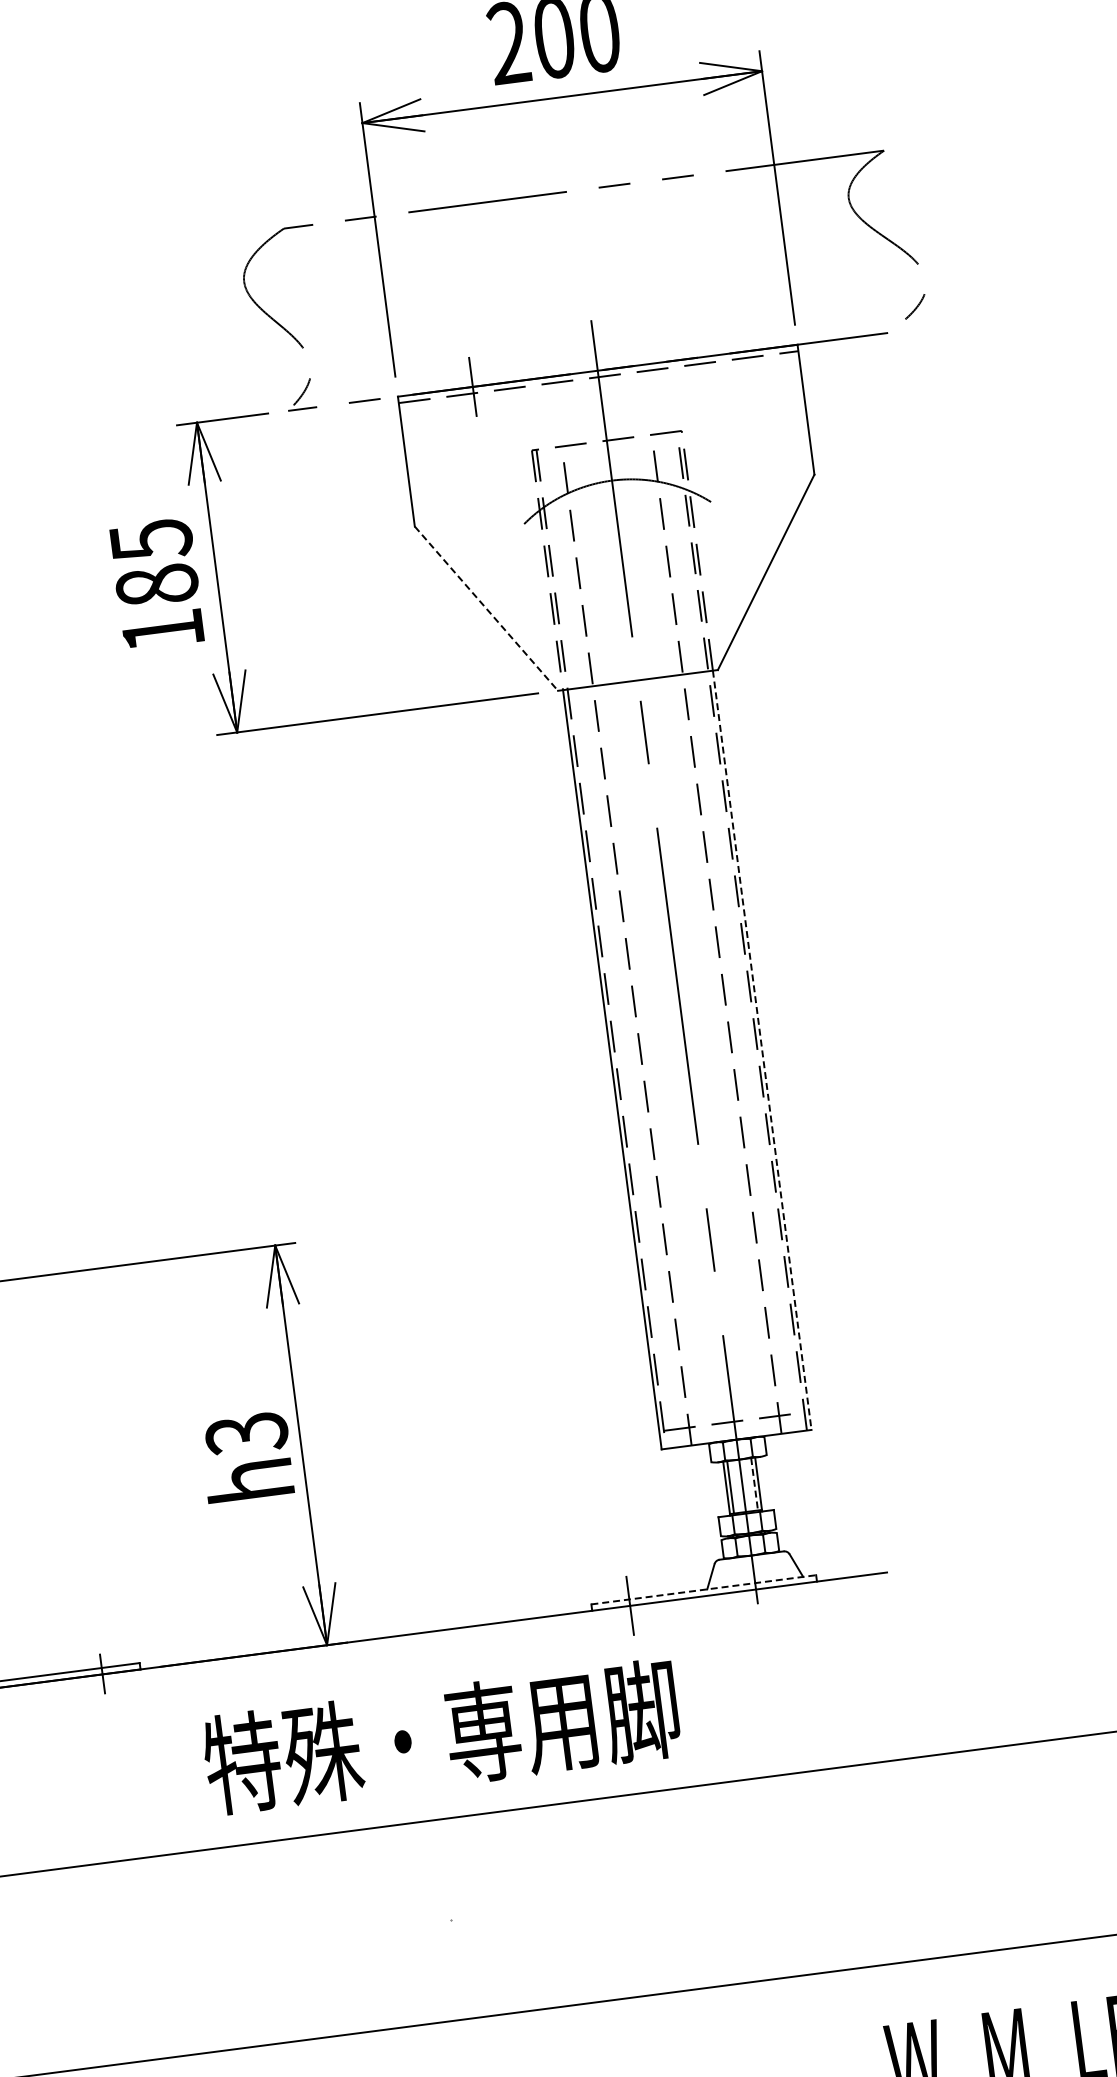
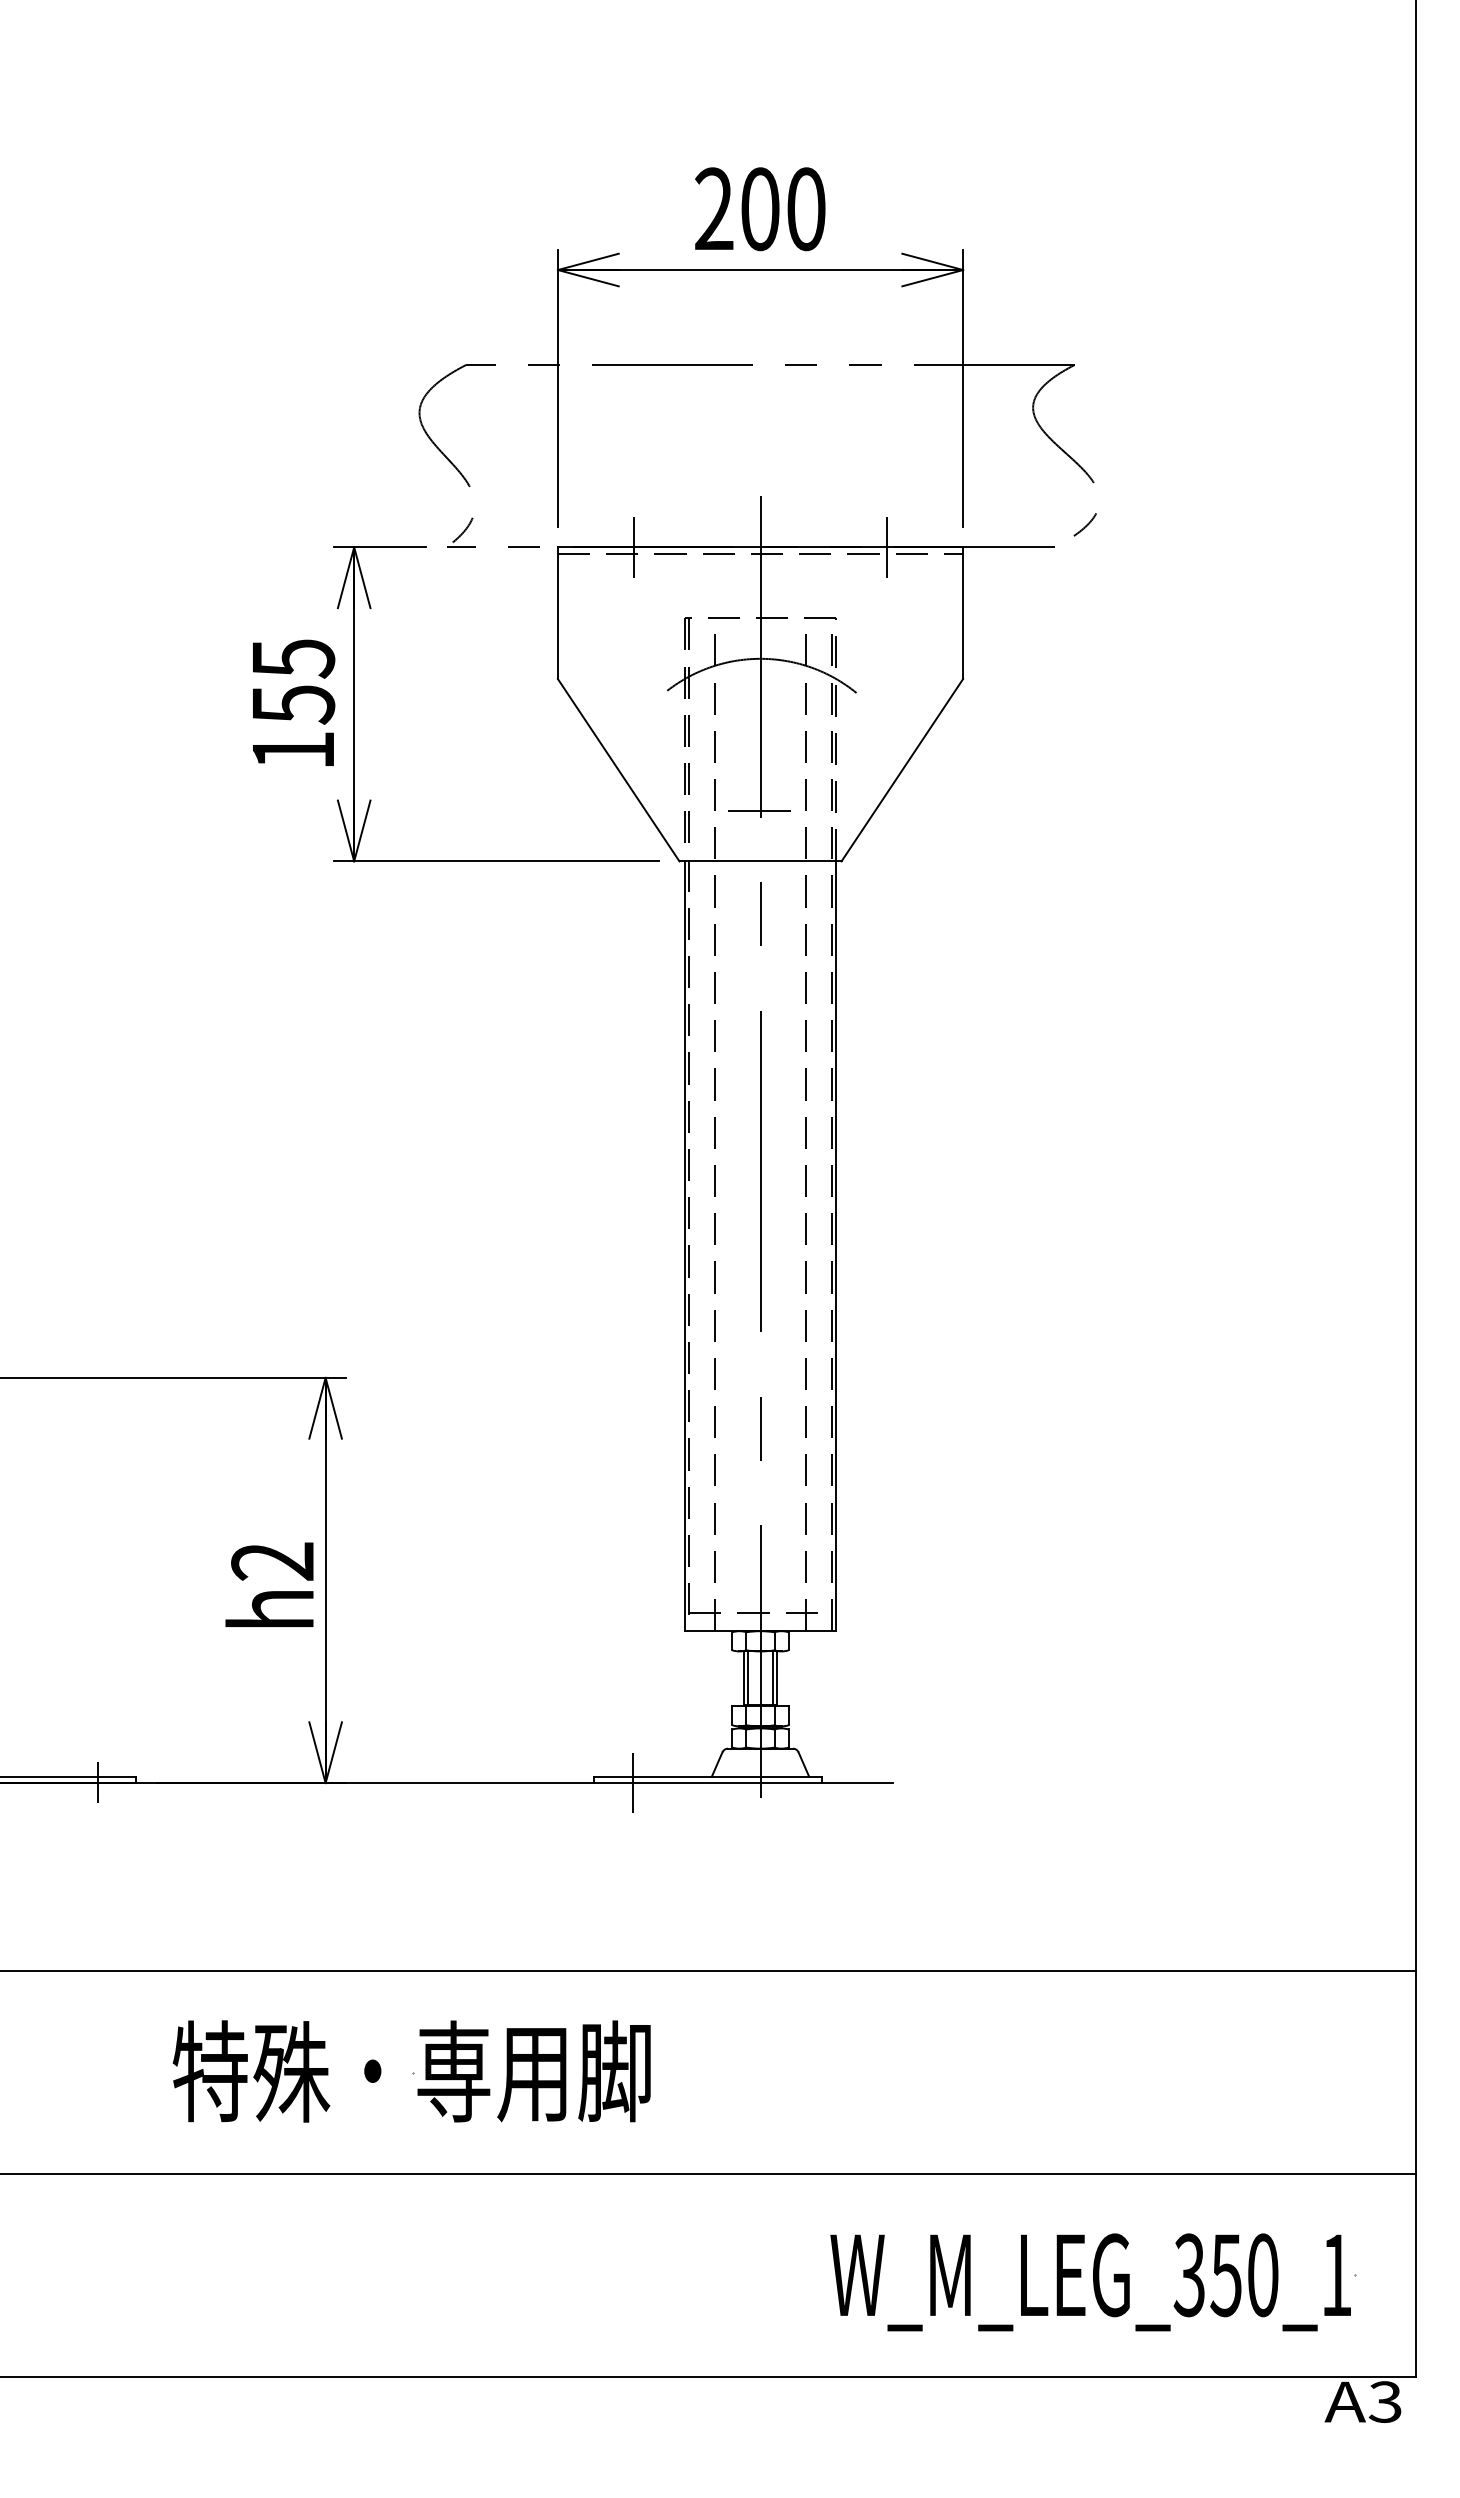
line: (723, 354) -> (887, 547), added
text: (157, 585) -> (293, 704), 185 -> 155
line: (486, 608) -> (618, 770), dashed -> solid
line: (630, 630) -> (759, 810), added
line: (762, 1050) -> (836, 1246), dashed -> solid
text: (246, 1433) -> (272, 1561), h3 -> h2
line: (754, 1483) -> (772, 1677), dashed -> solid
line: (703, 1589) -> (708, 1776), dashed -> solid
text: (441, 1737) -> (411, 2071), moved

